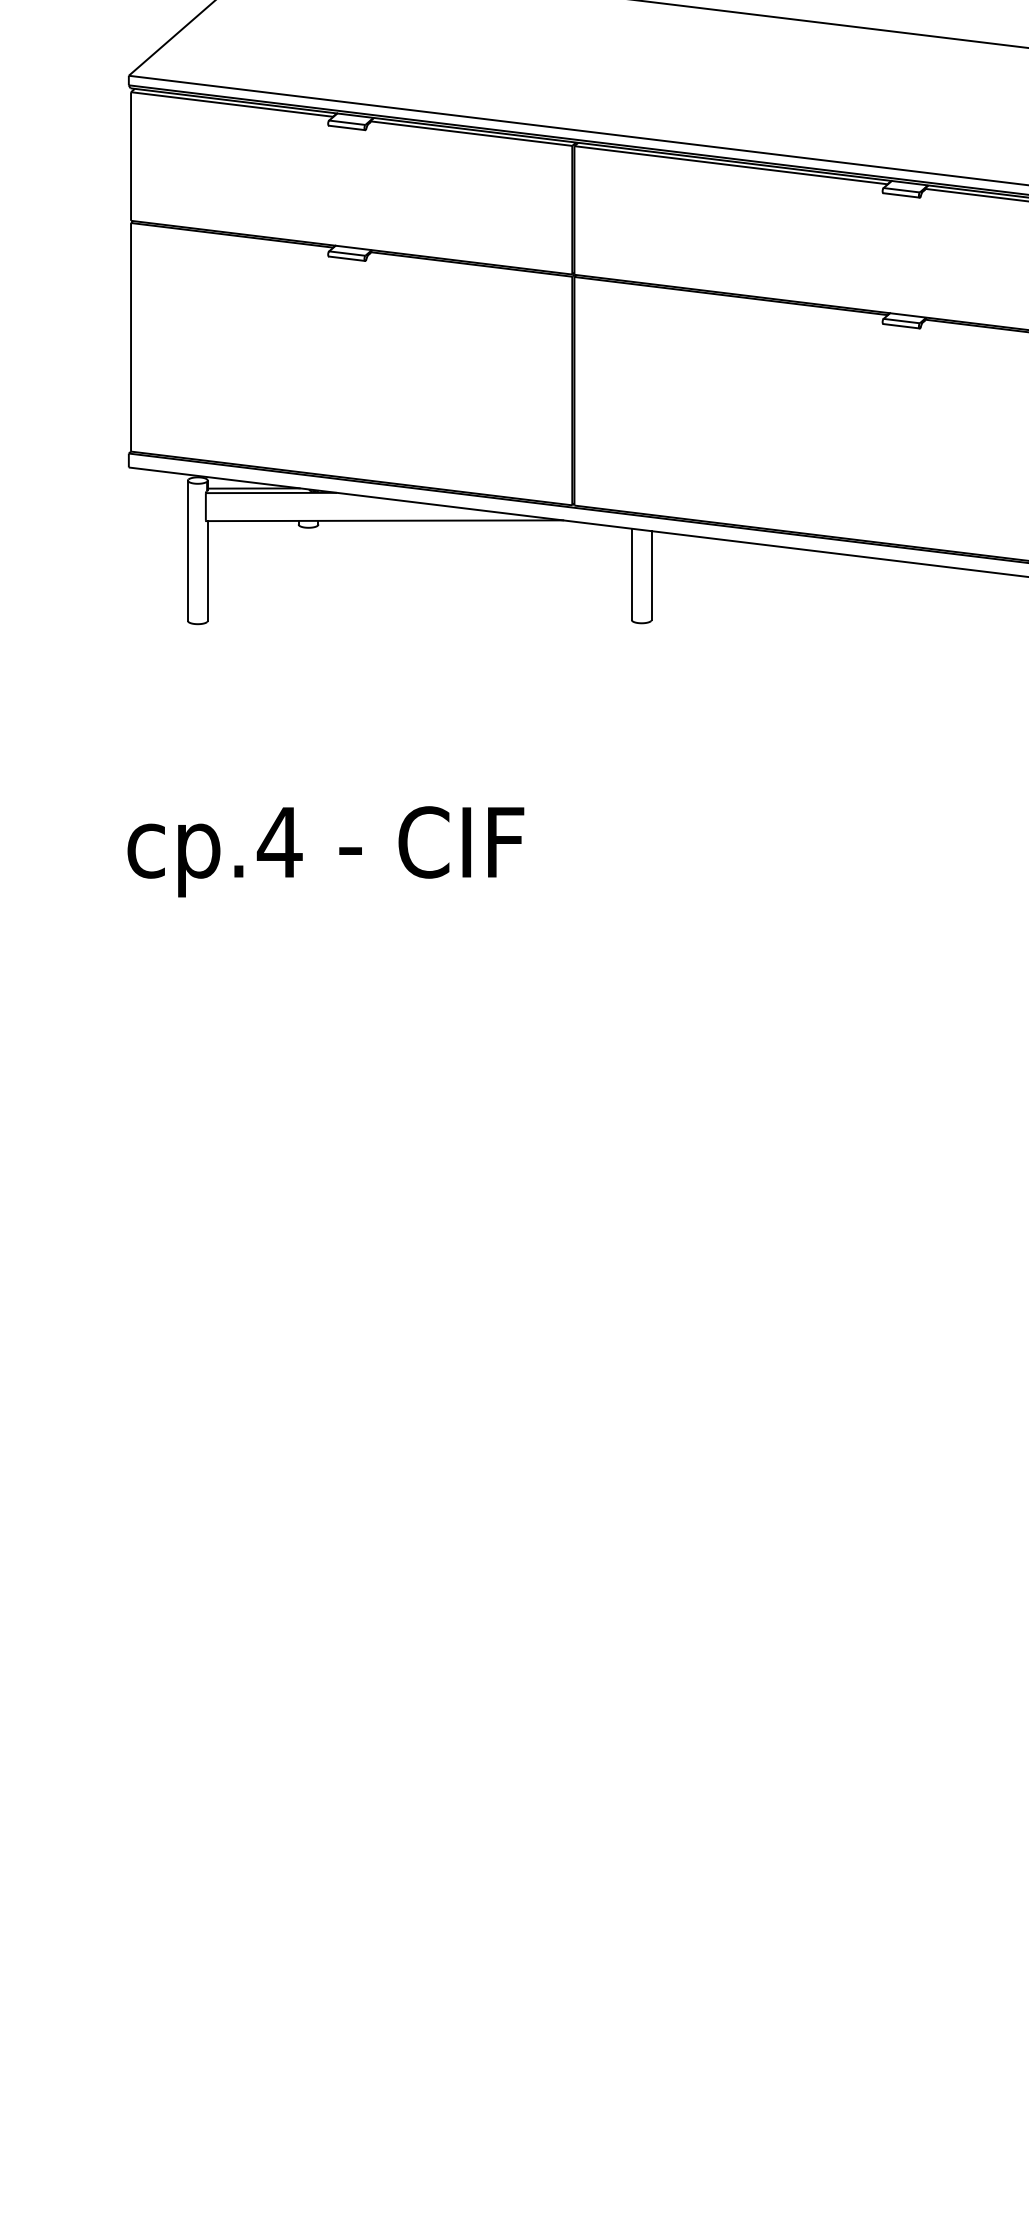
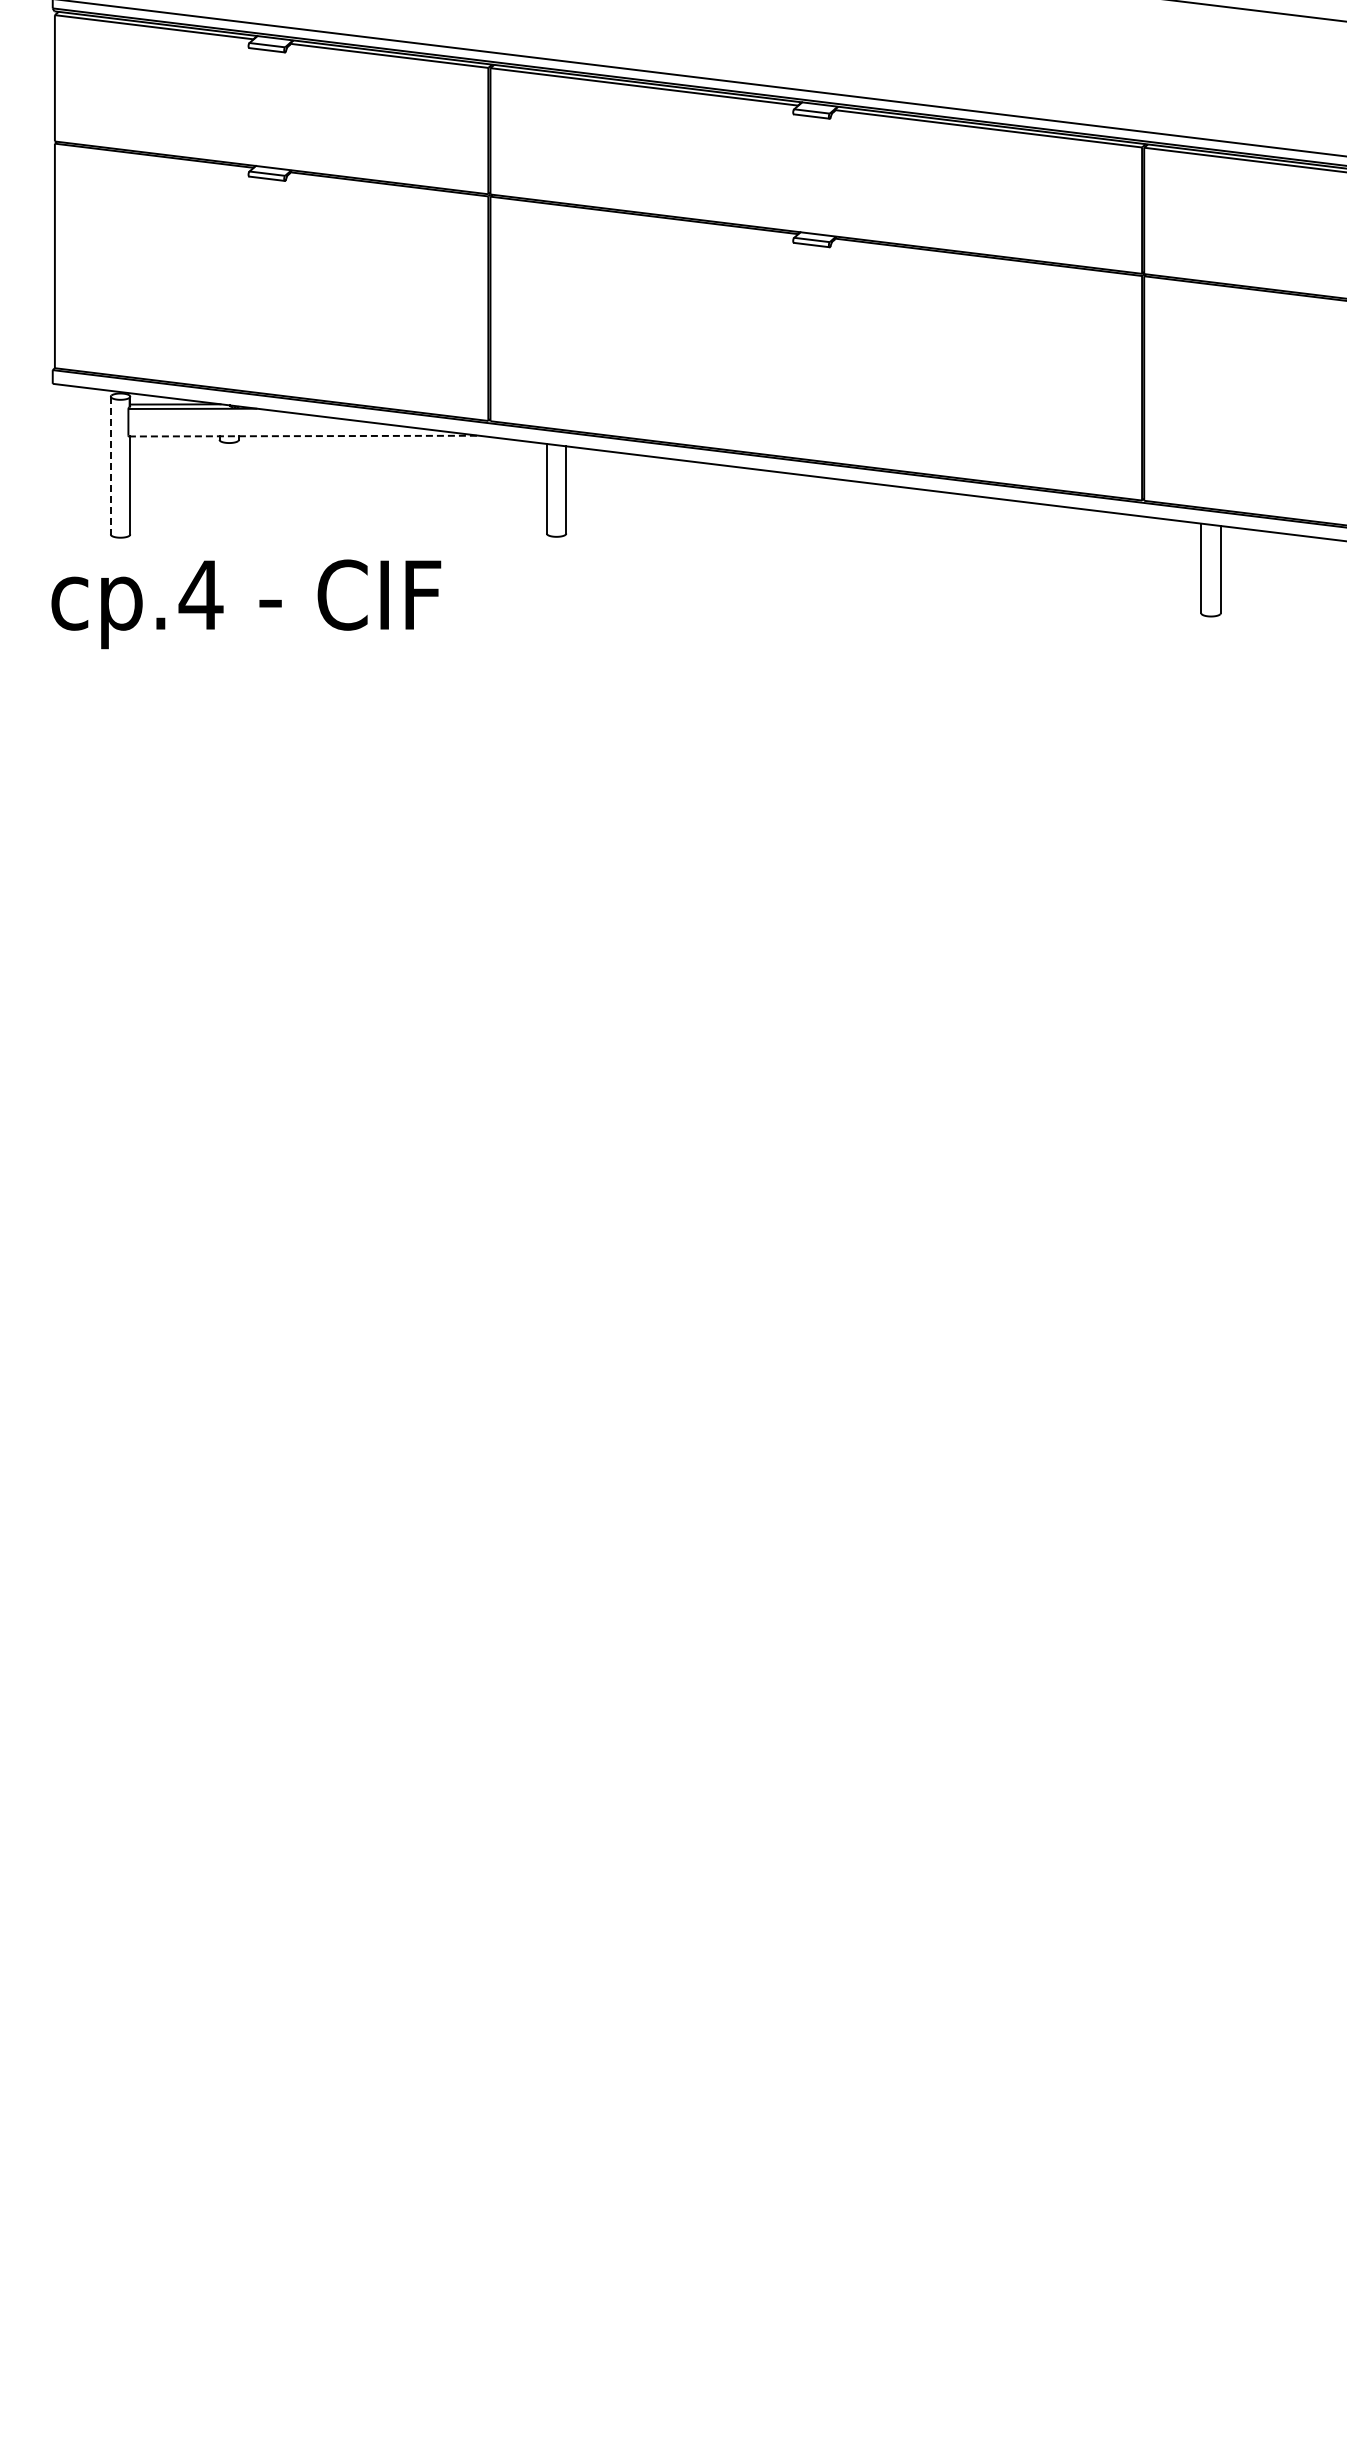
line: (385, 521) -> (304, 436), solid -> dashed
line: (187, 550) -> (110, 465), solid -> dashed
text: (326, 851) -> (246, 604), moved

